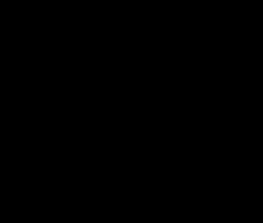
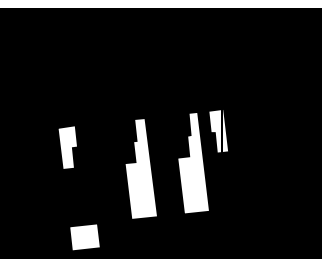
fill: (156, 99) -> (218, 130), removed
fill: (18, 114) -> (67, 147), removed
fill: (133, 128) -> (193, 162), removed
fill: (85, 133) -> (141, 168), removed
fill: (34, 196) -> (84, 237), removed

